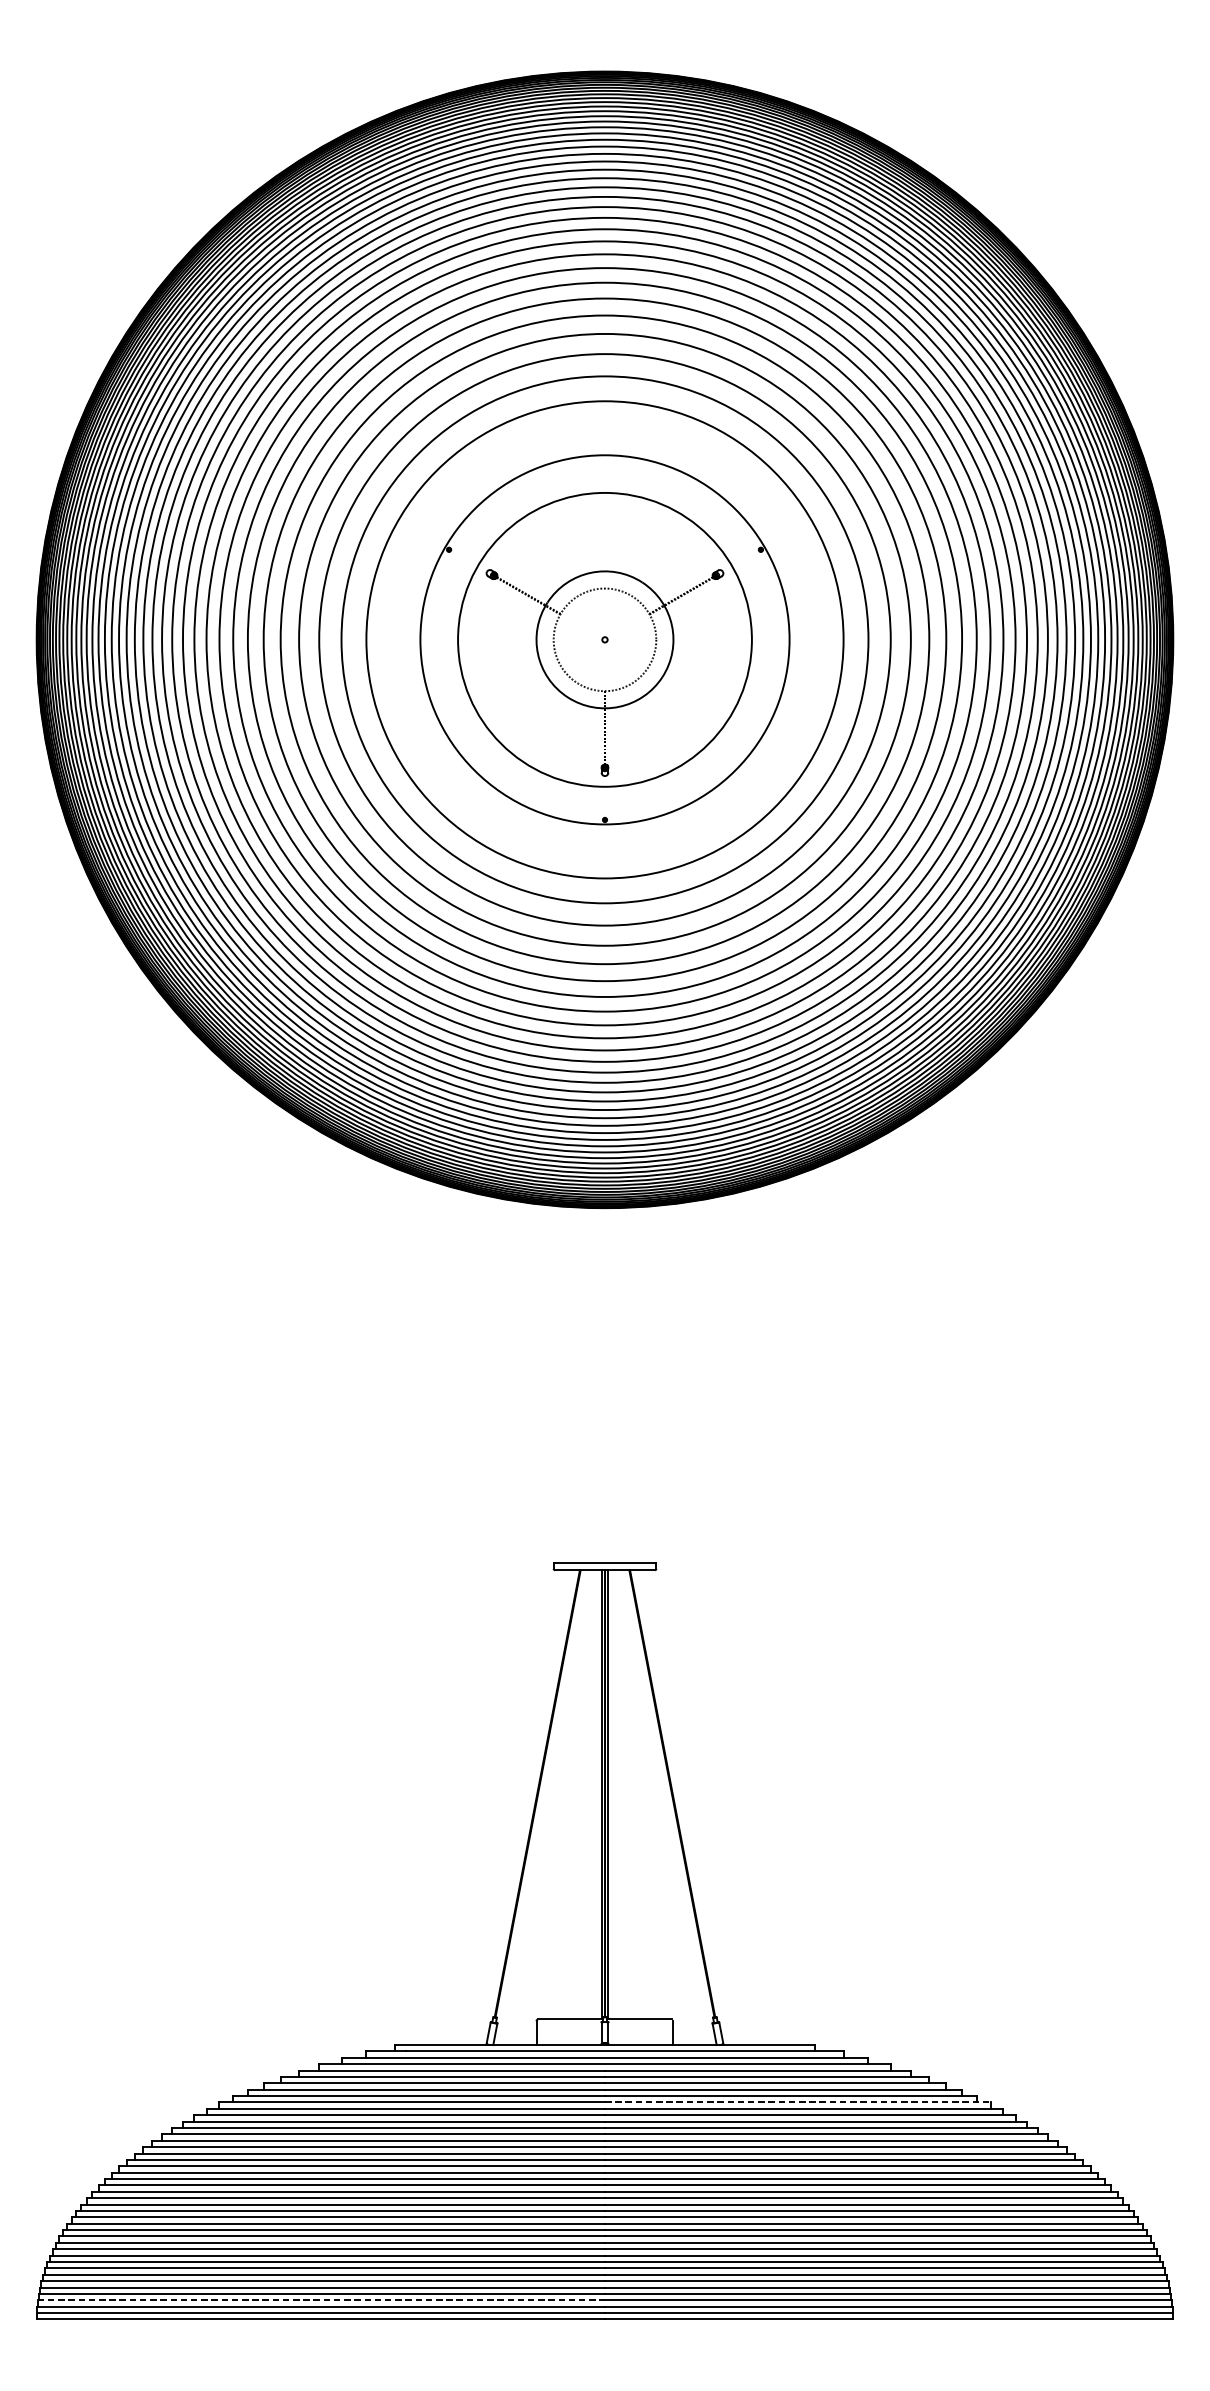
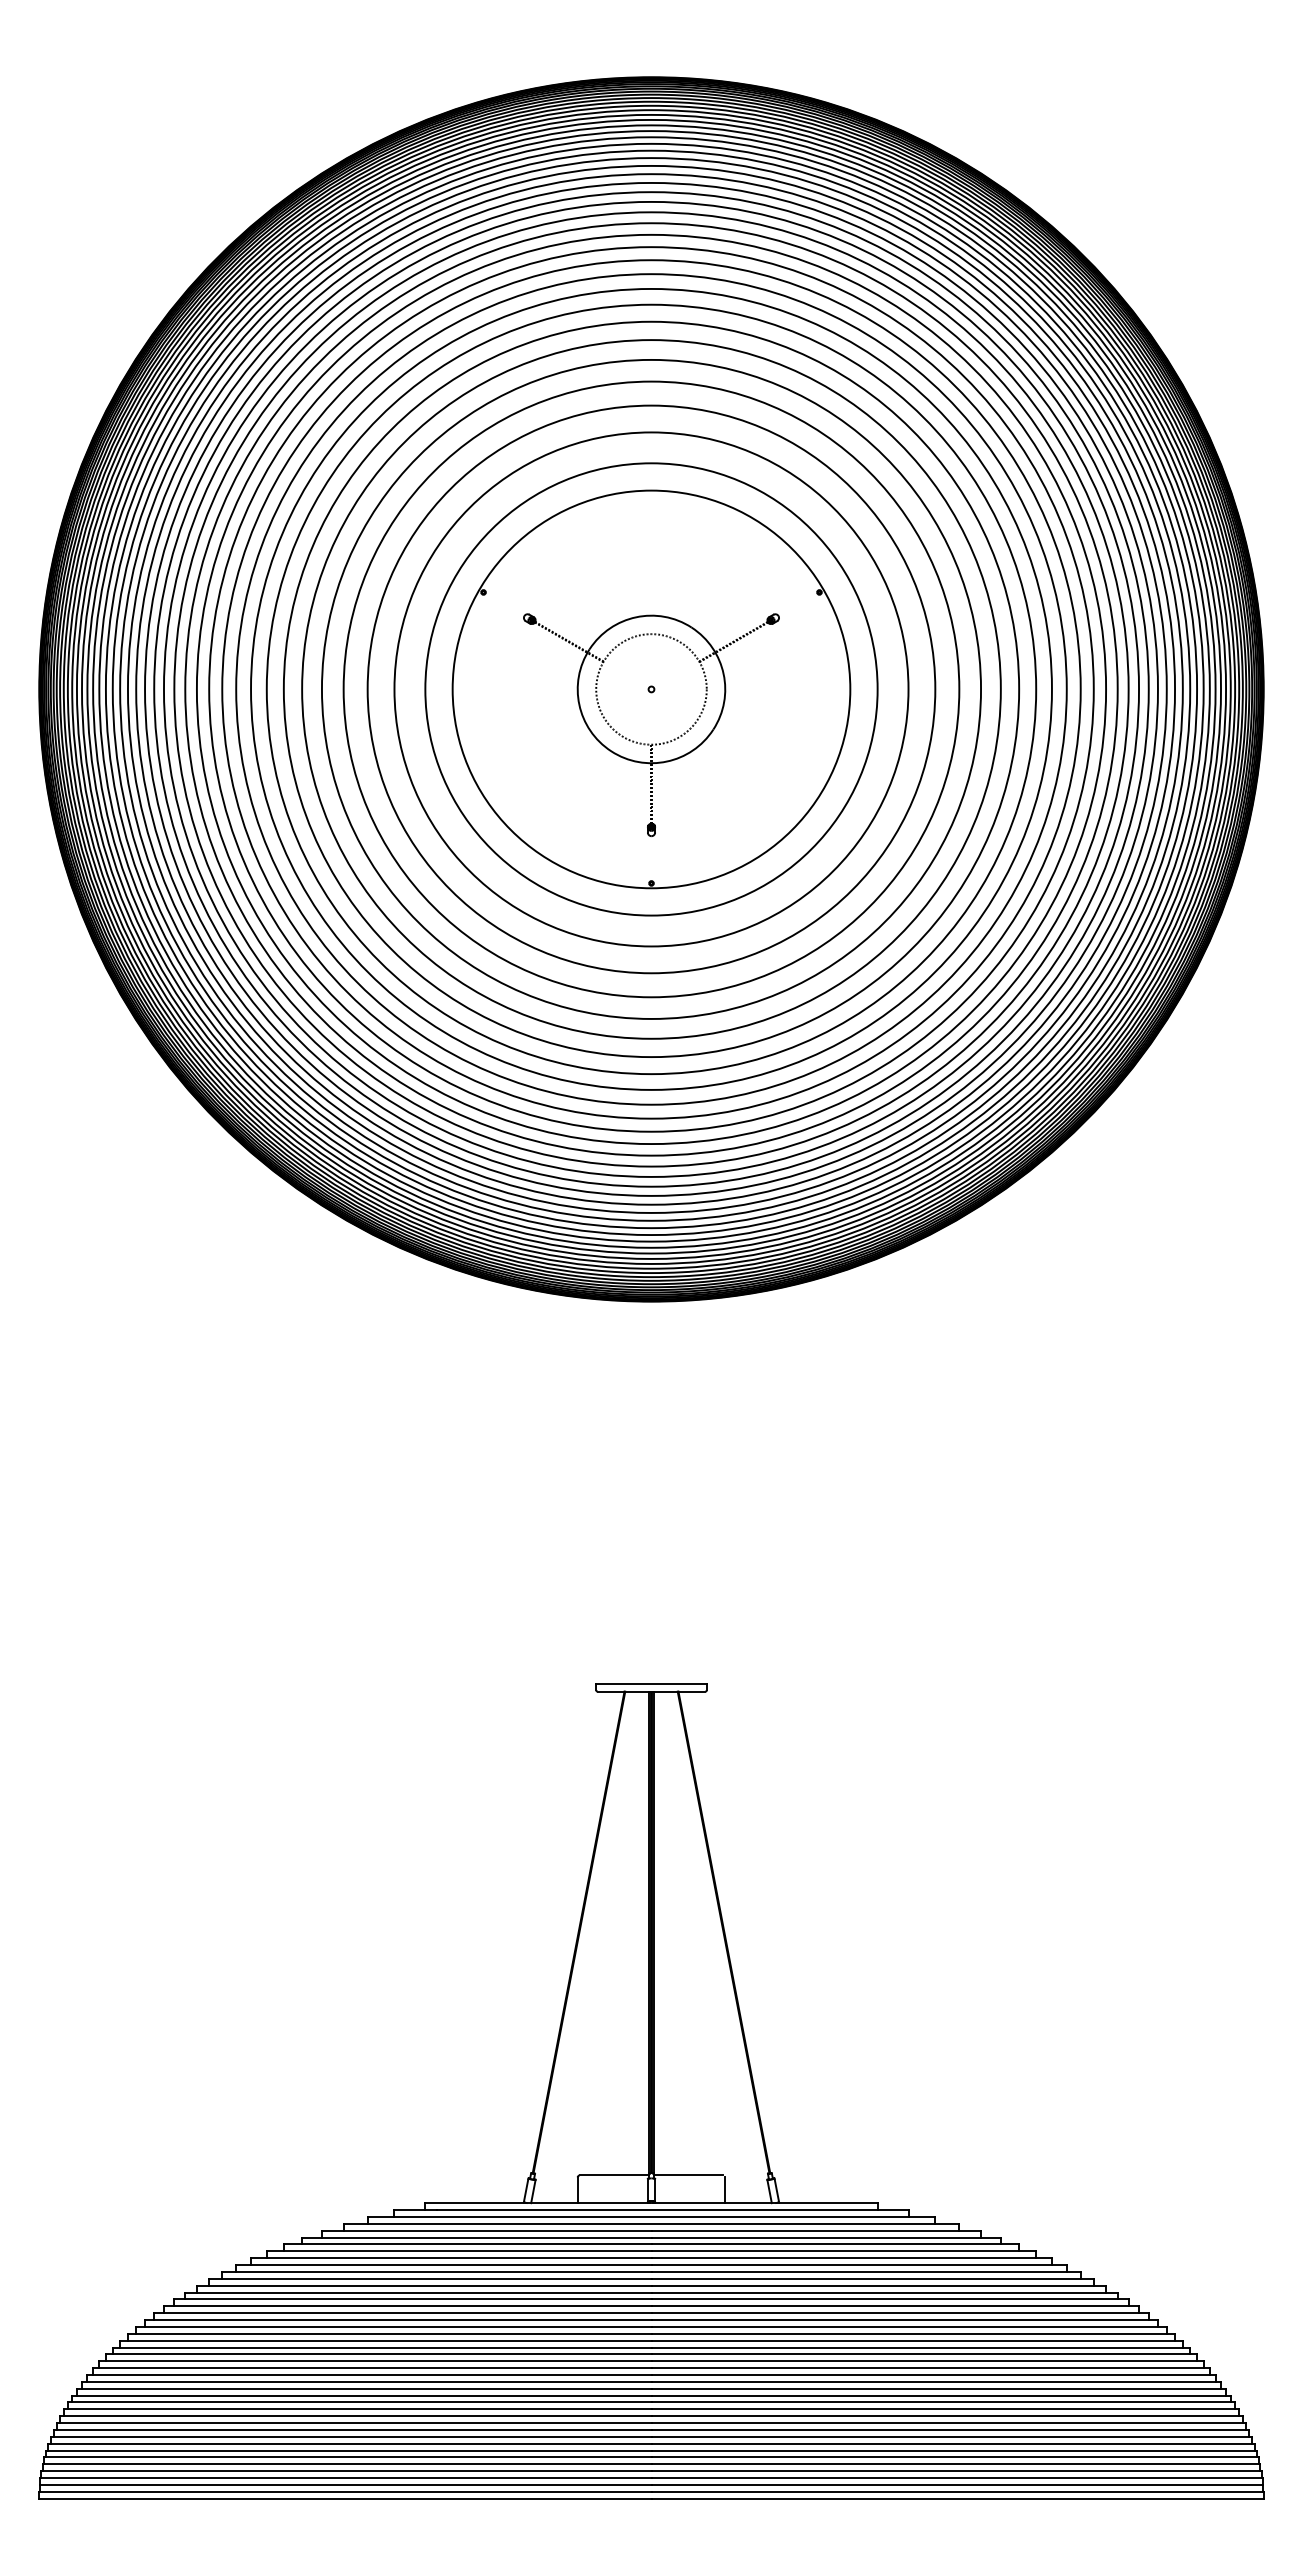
circle: (605, 639) -> (651, 689), size x1.43
line: (798, 2102) -> (859, 2265), dashed -> solid
line: (320, 2300) -> (345, 2478), dashed -> solid

